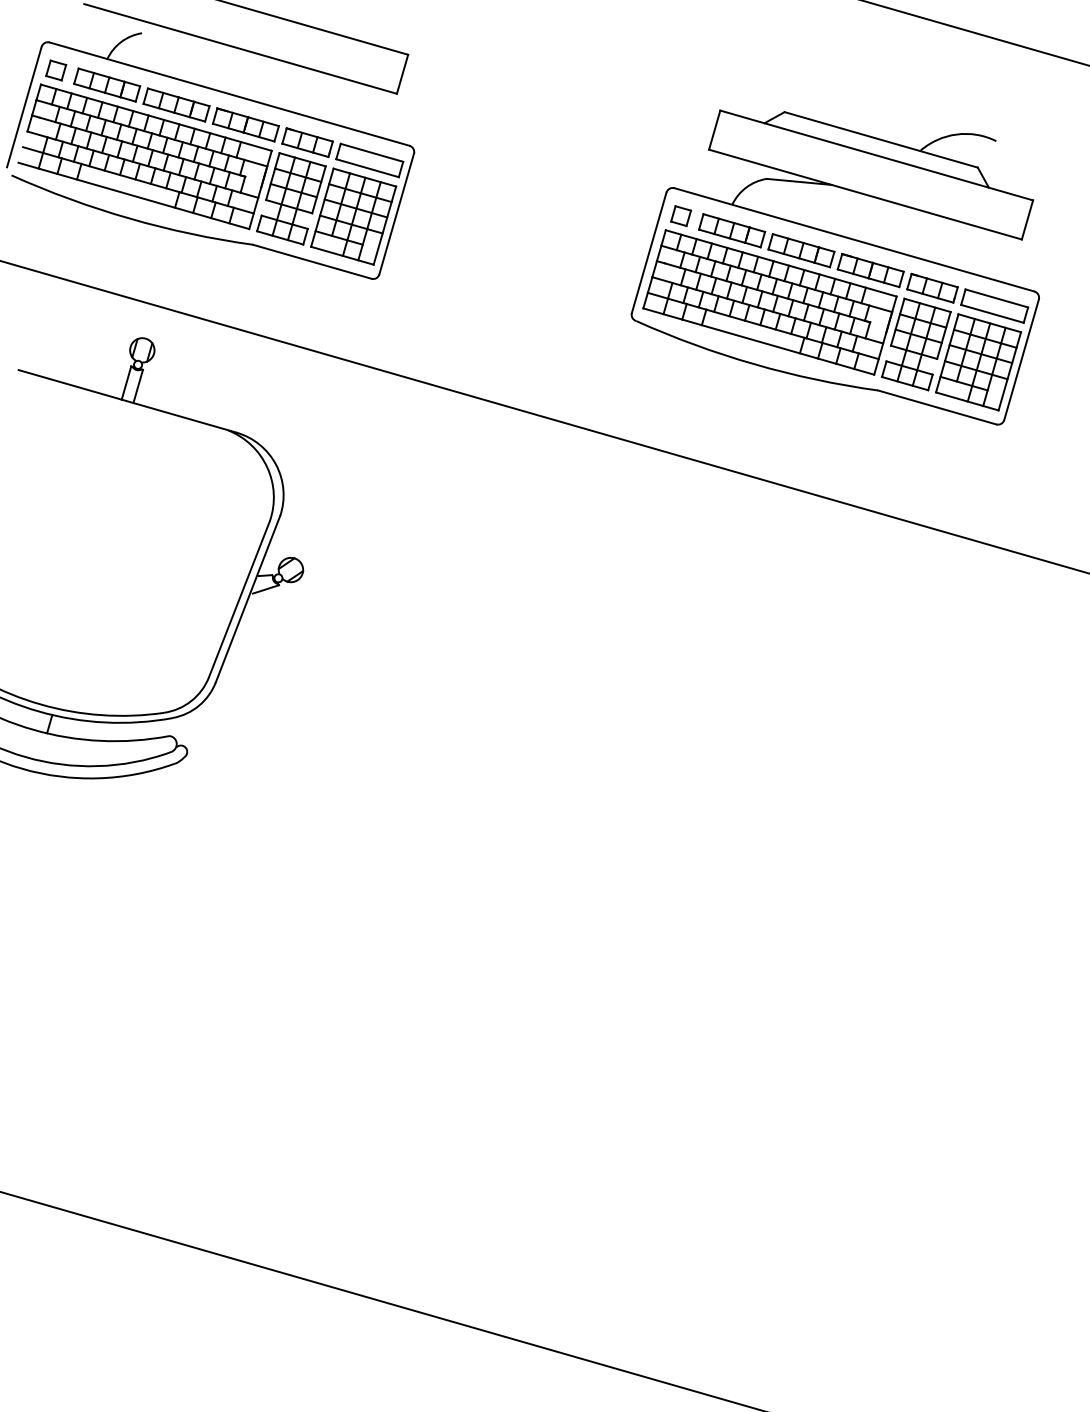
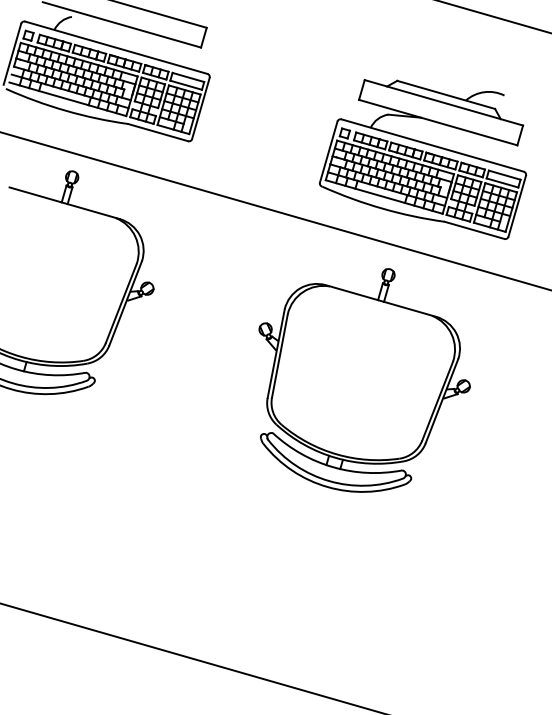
part: (836, 267) -> (423, 159), moved
part: (719, 751) -> (364, 380), added

